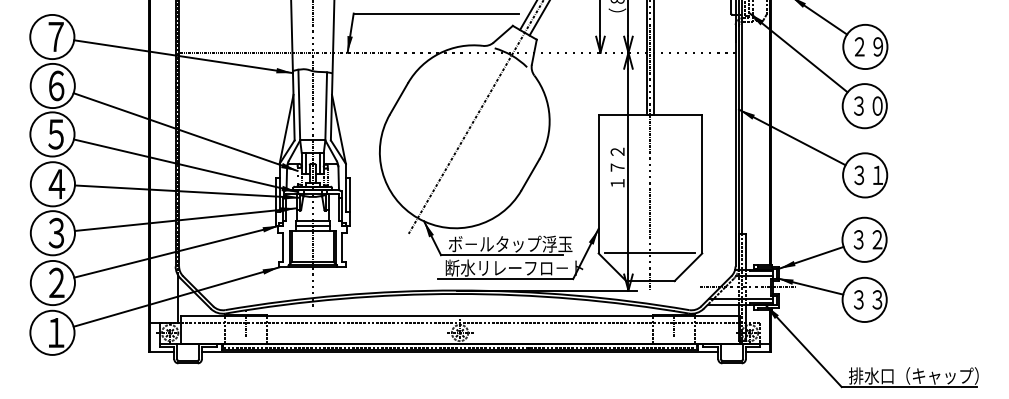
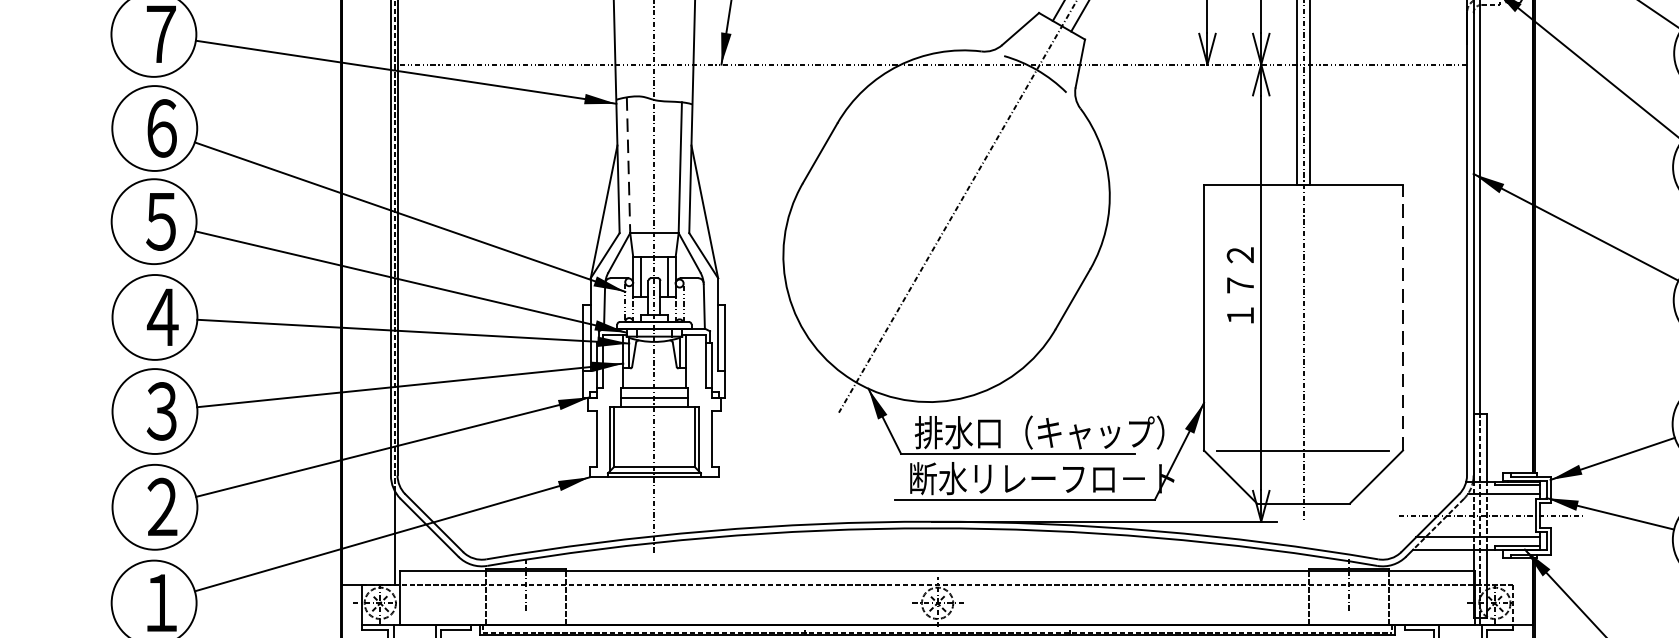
line: (299, 105) -> (628, 166), solid -> dashed
line: (702, 183) -> (1403, 315), solid -> dashed
text: (512, 243) -> (1038, 431), ボ－ルタップ浮玉 -> 排水口（キャップ）

